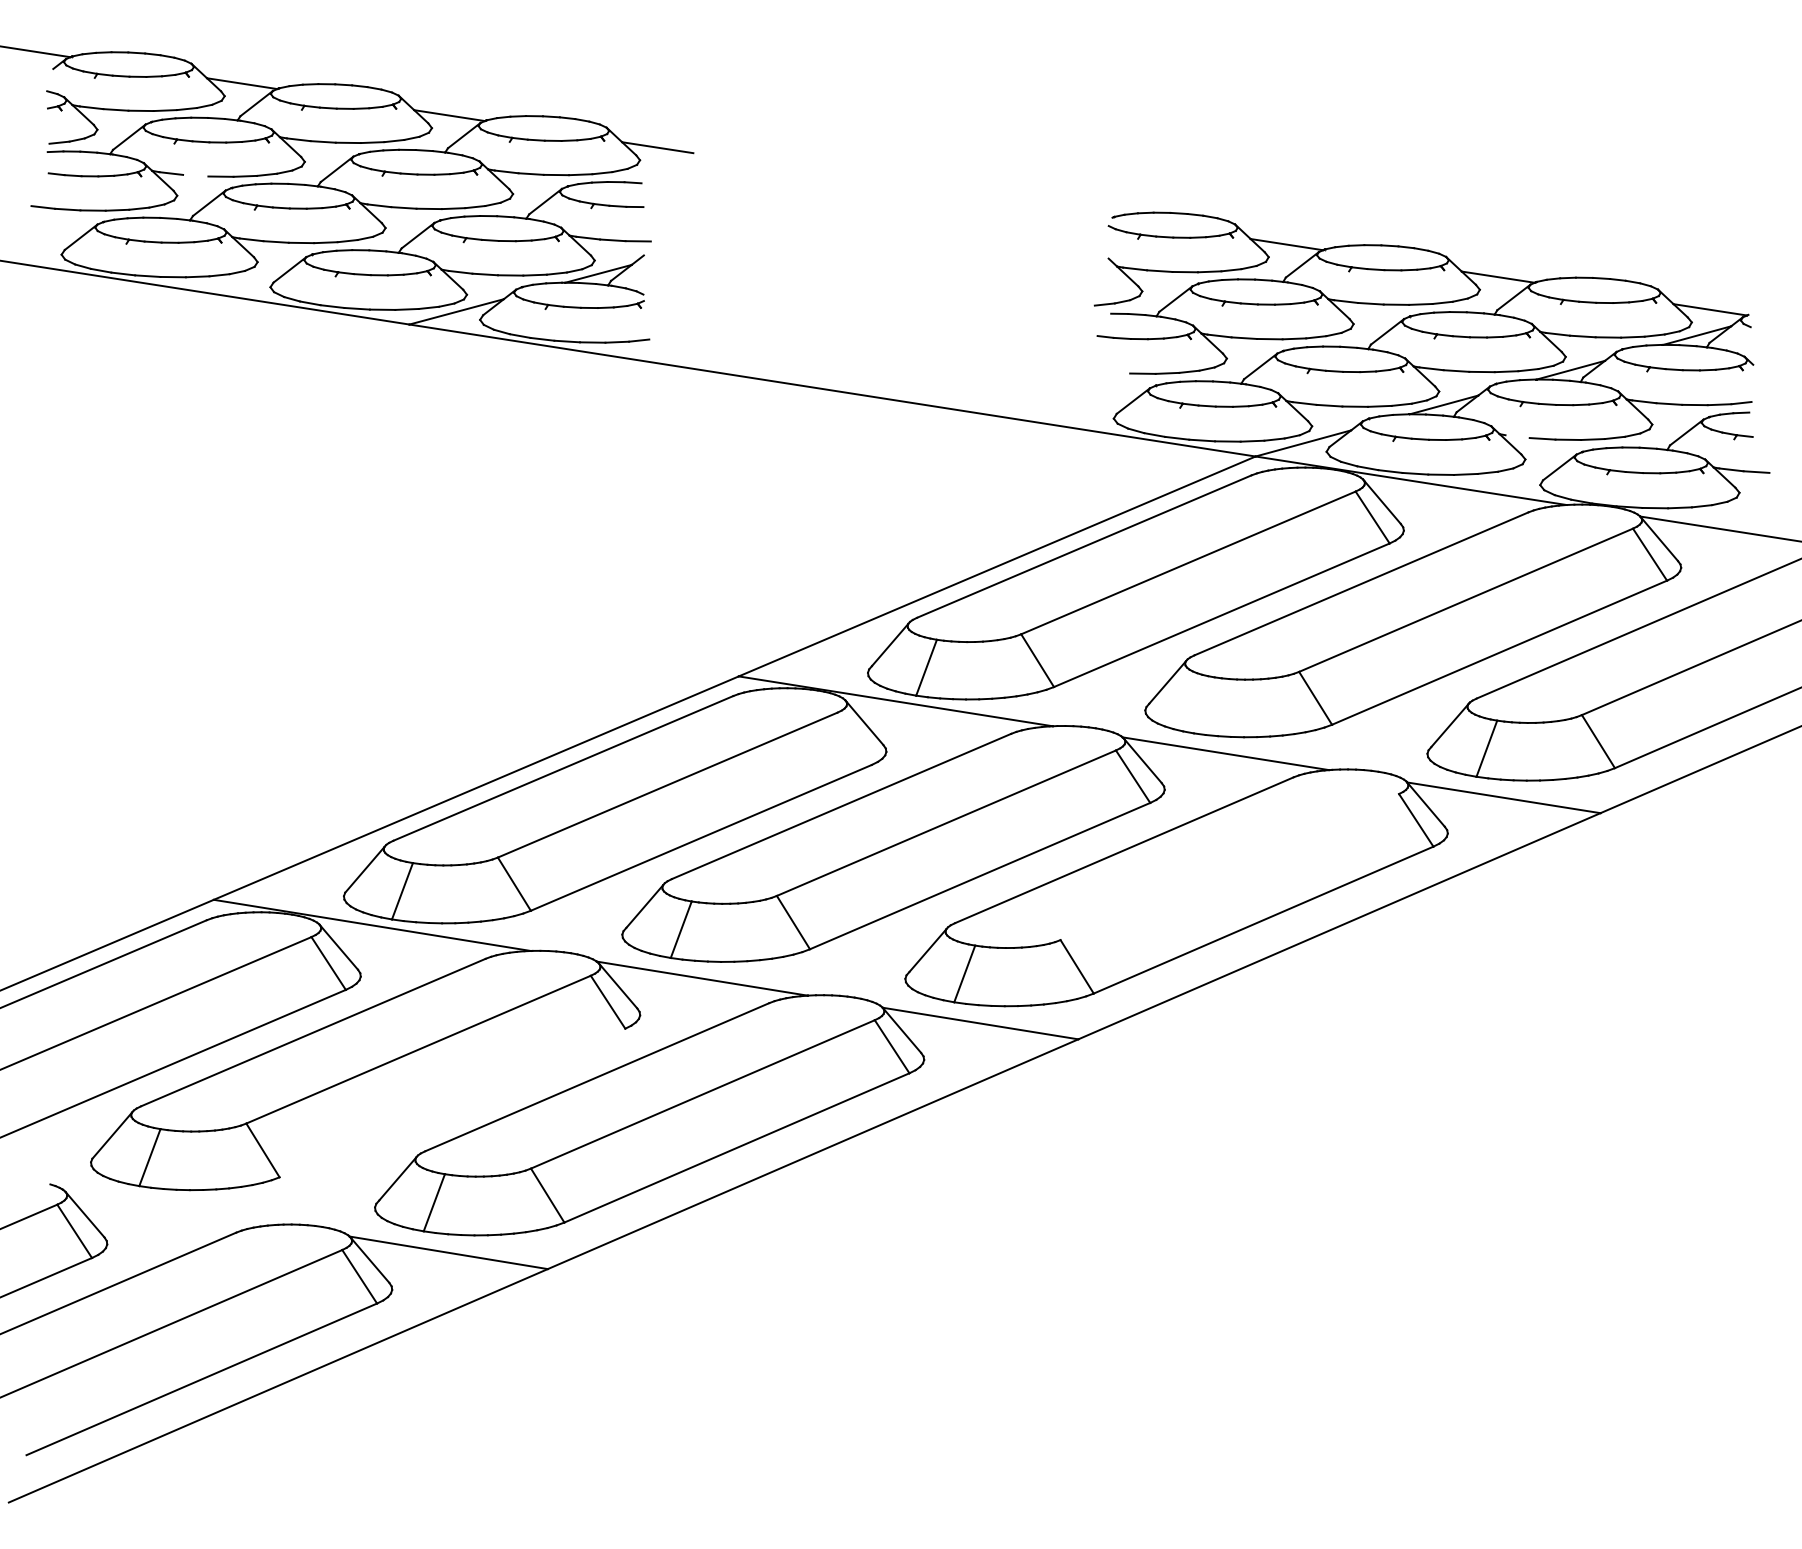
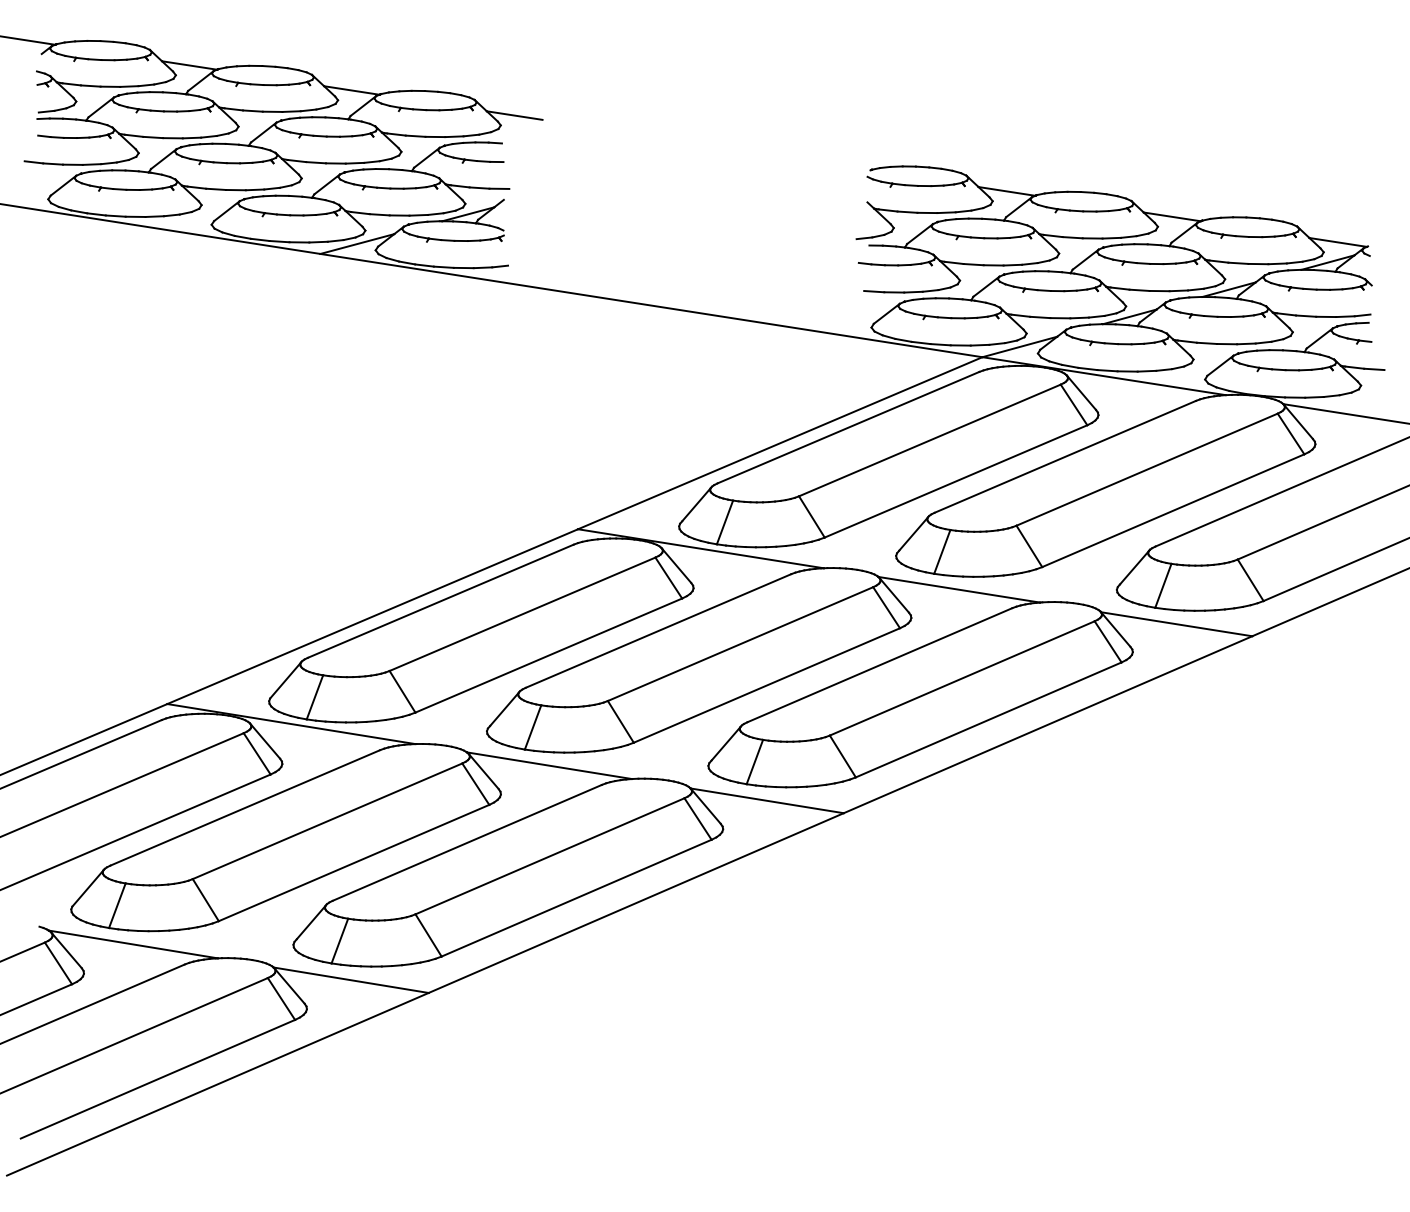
line: (195, 175) -> (153, 137), added
line: (1117, 372) -> (874, 291), added
line: (1517, 436) -> (1187, 341), added
line: (1203, 705) -> (941, 552), added
line: (854, 738) -> (668, 577), added
line: (1229, 867) -> (962, 678), added
line: (452, 1102) -> (354, 862), added
line: (170, 1206) -> (133, 943), added

